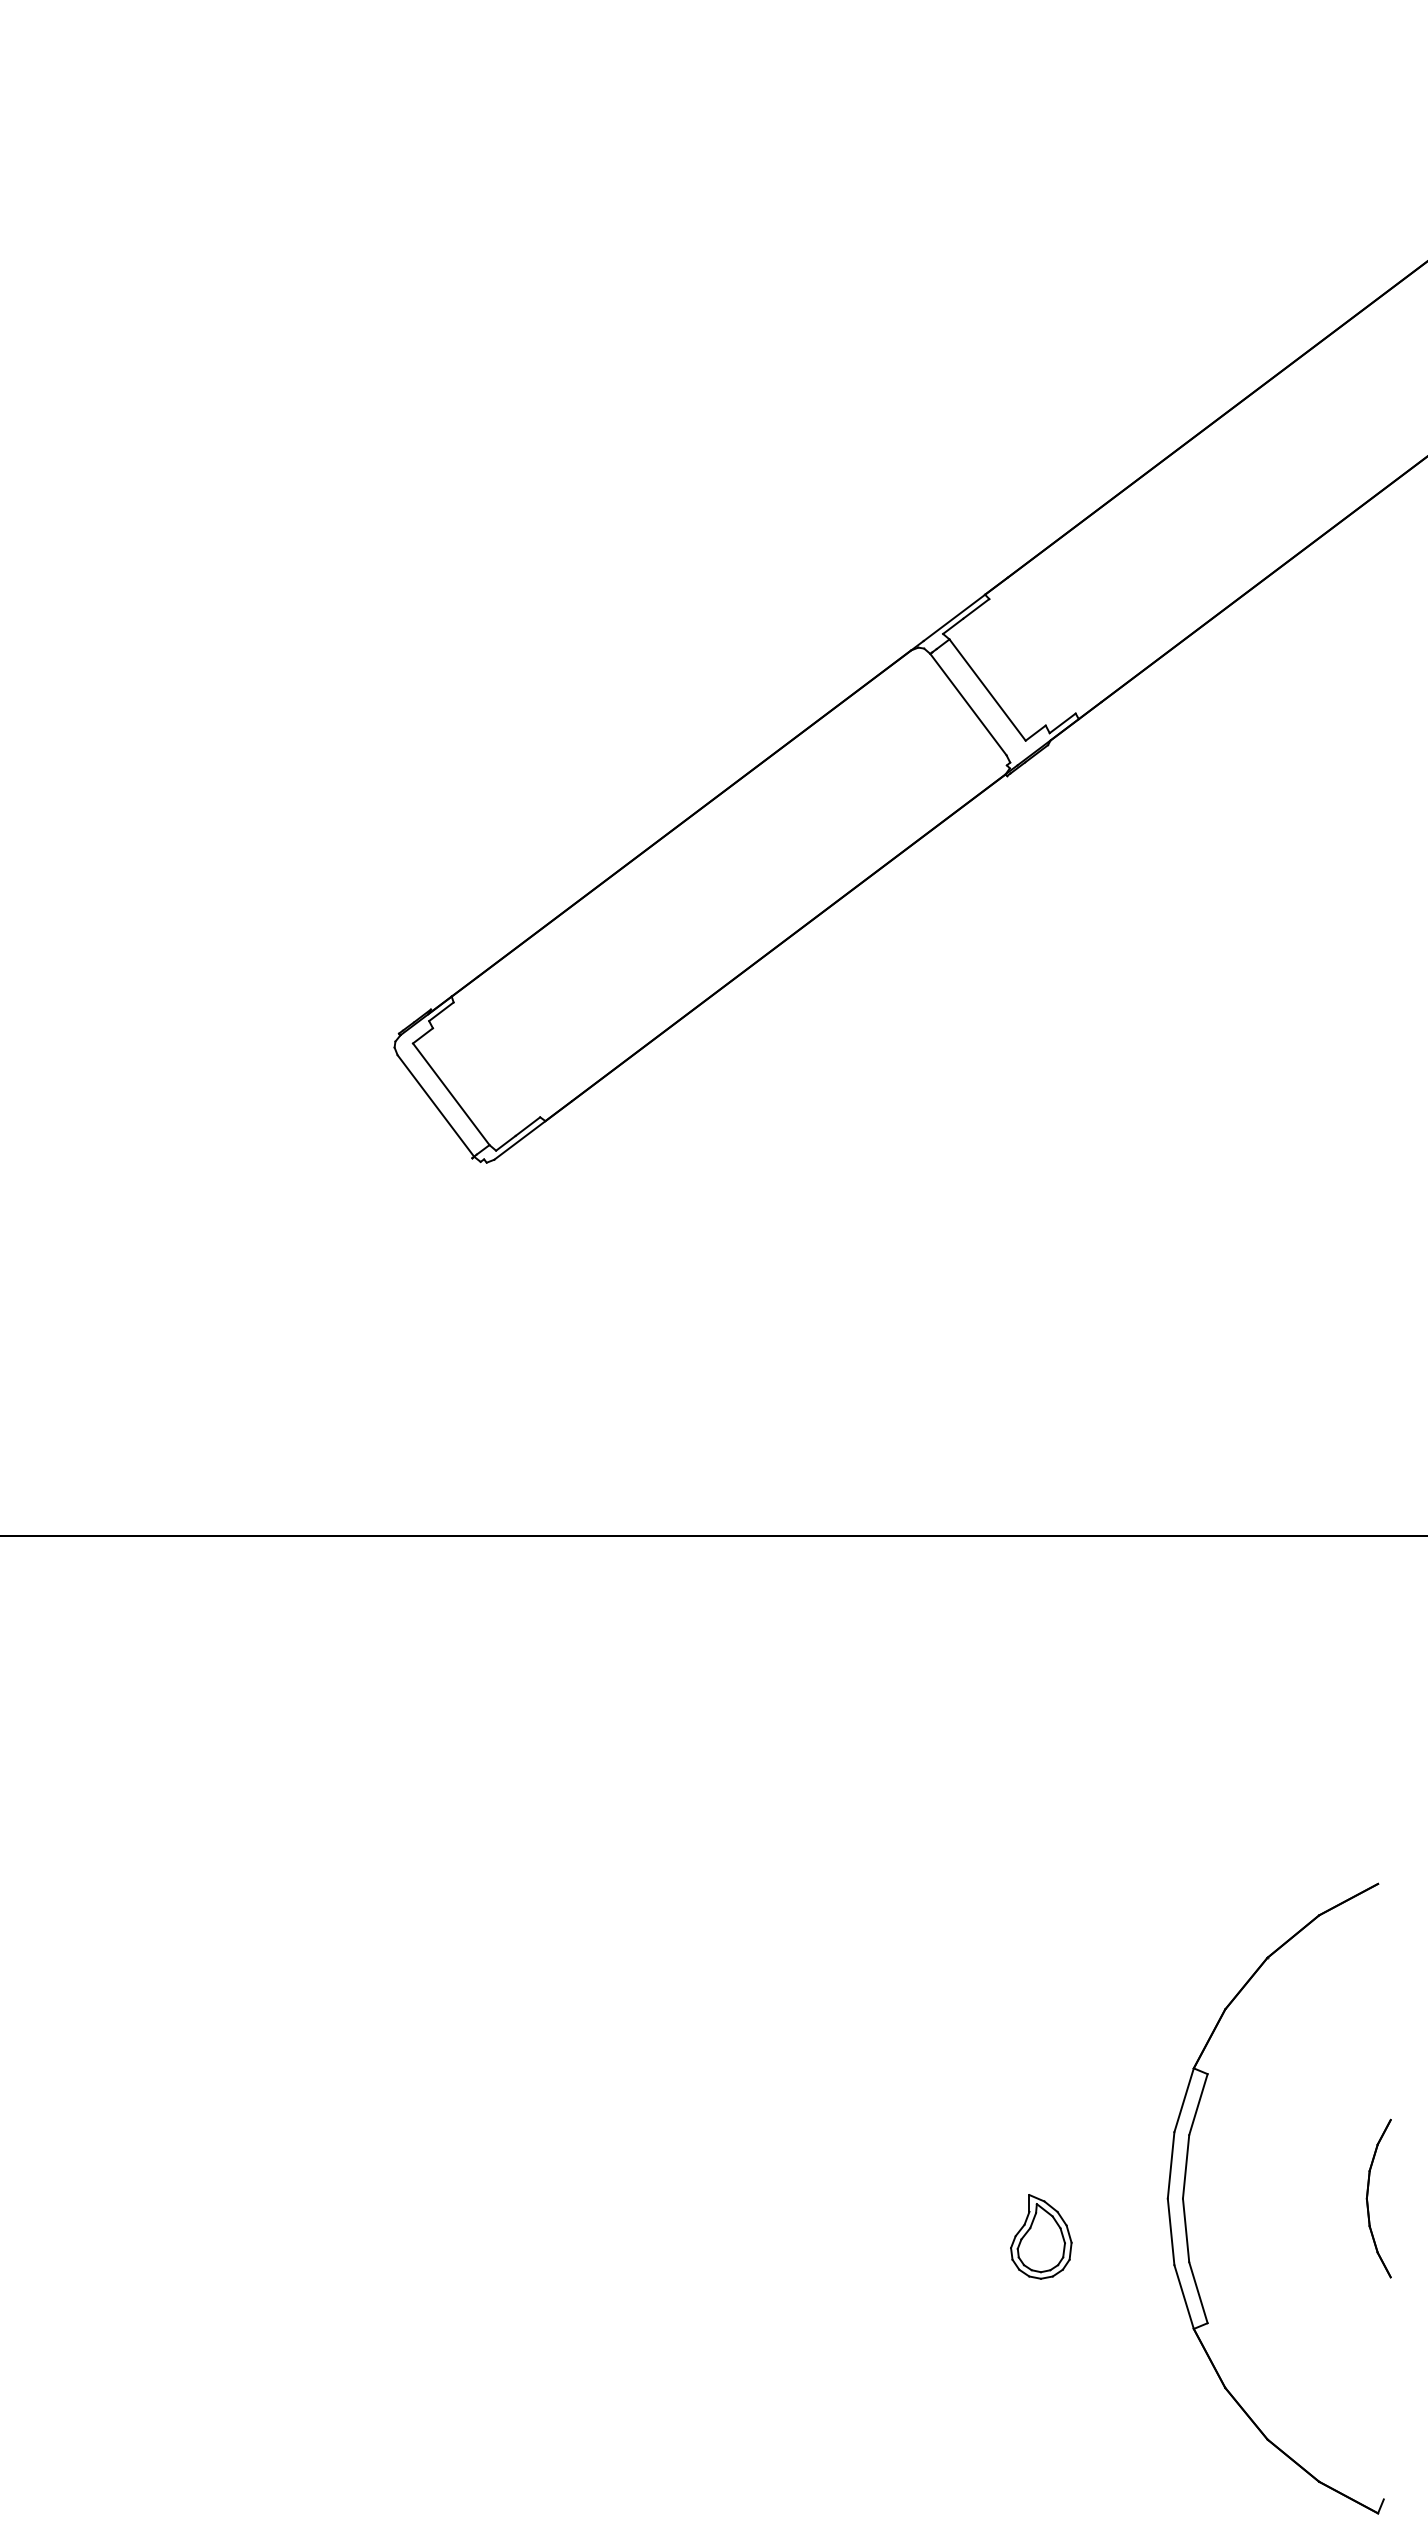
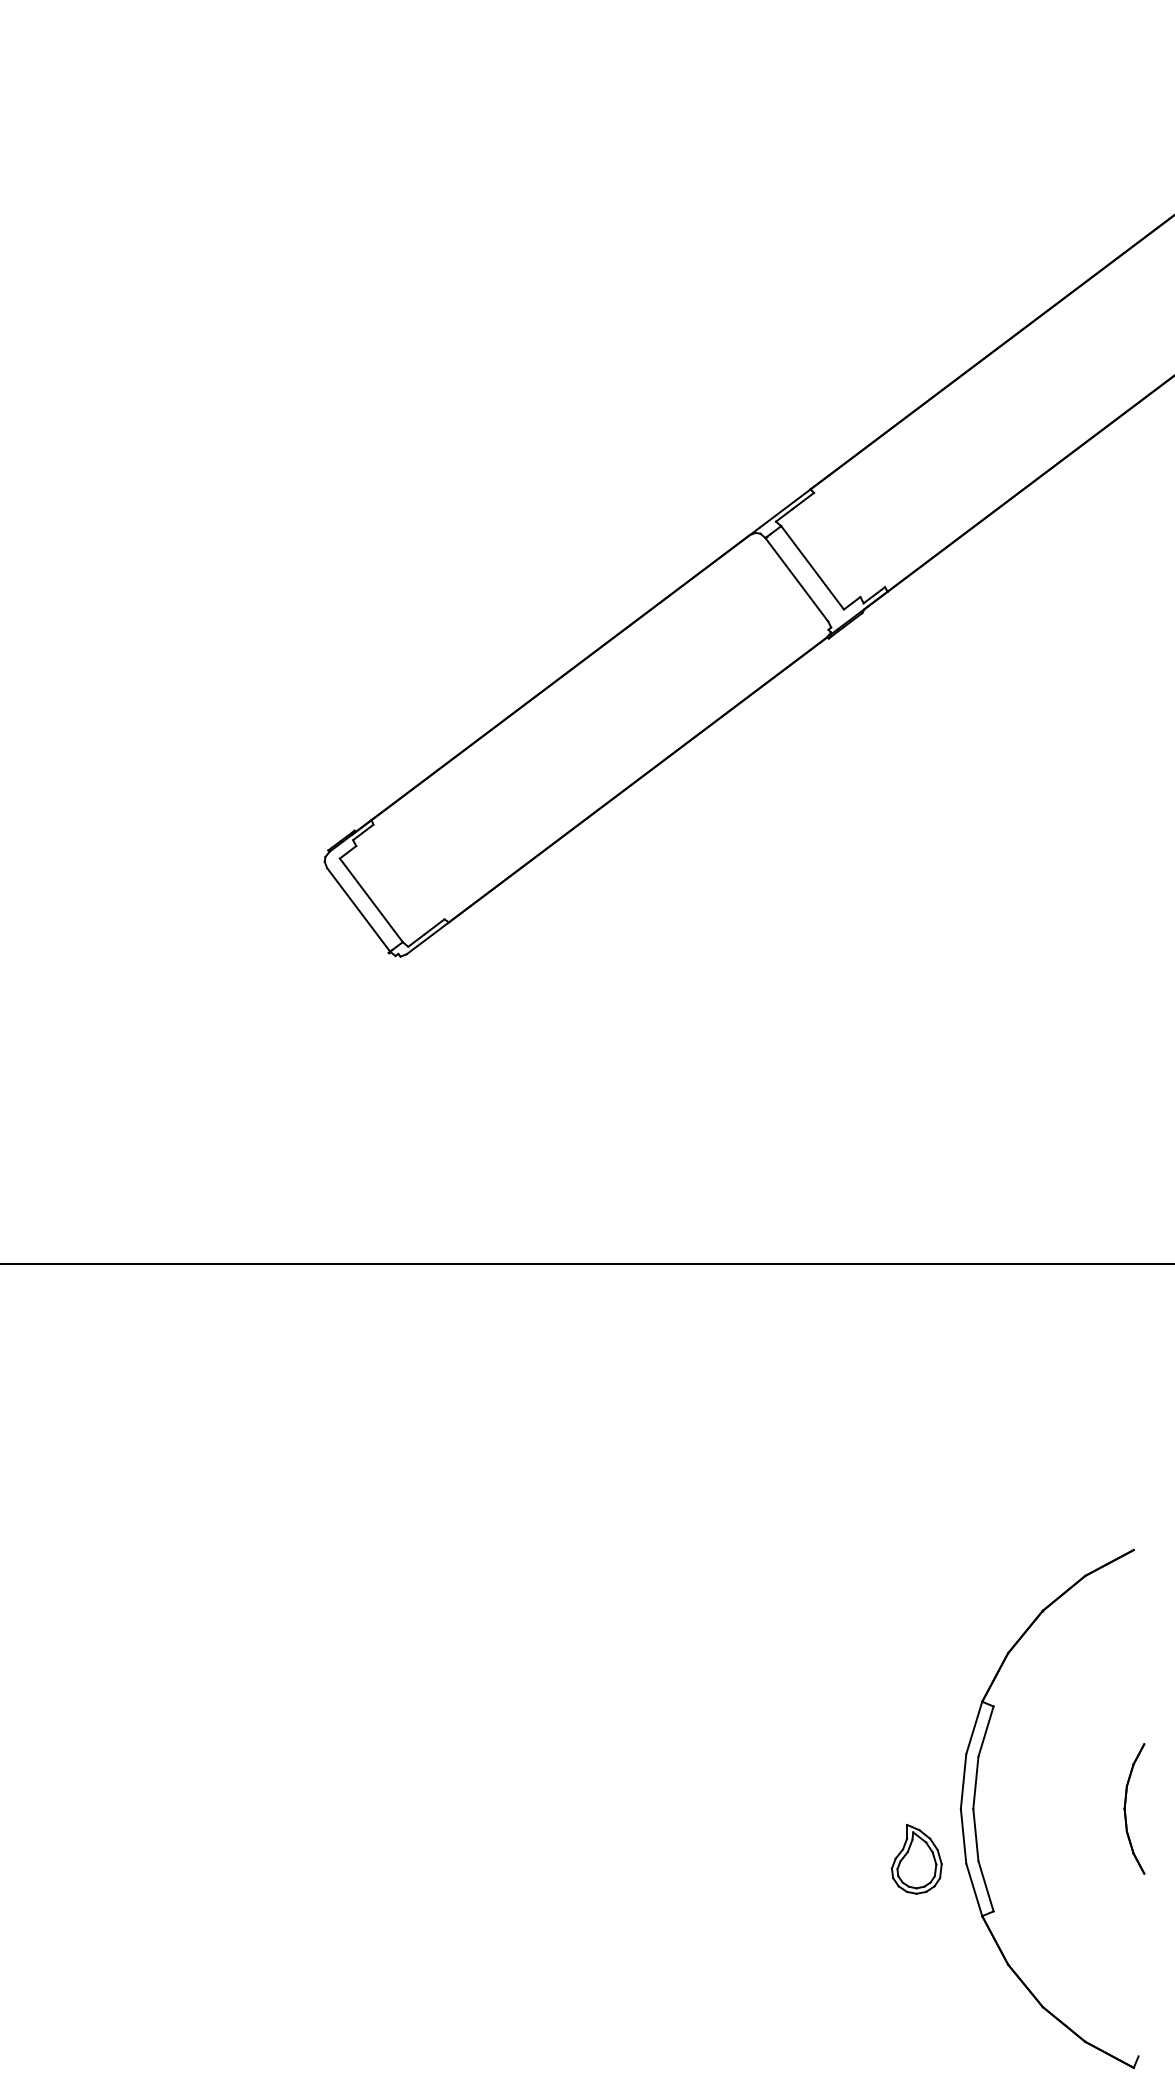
part: (1041, 2236) -> (916, 1858), moved

